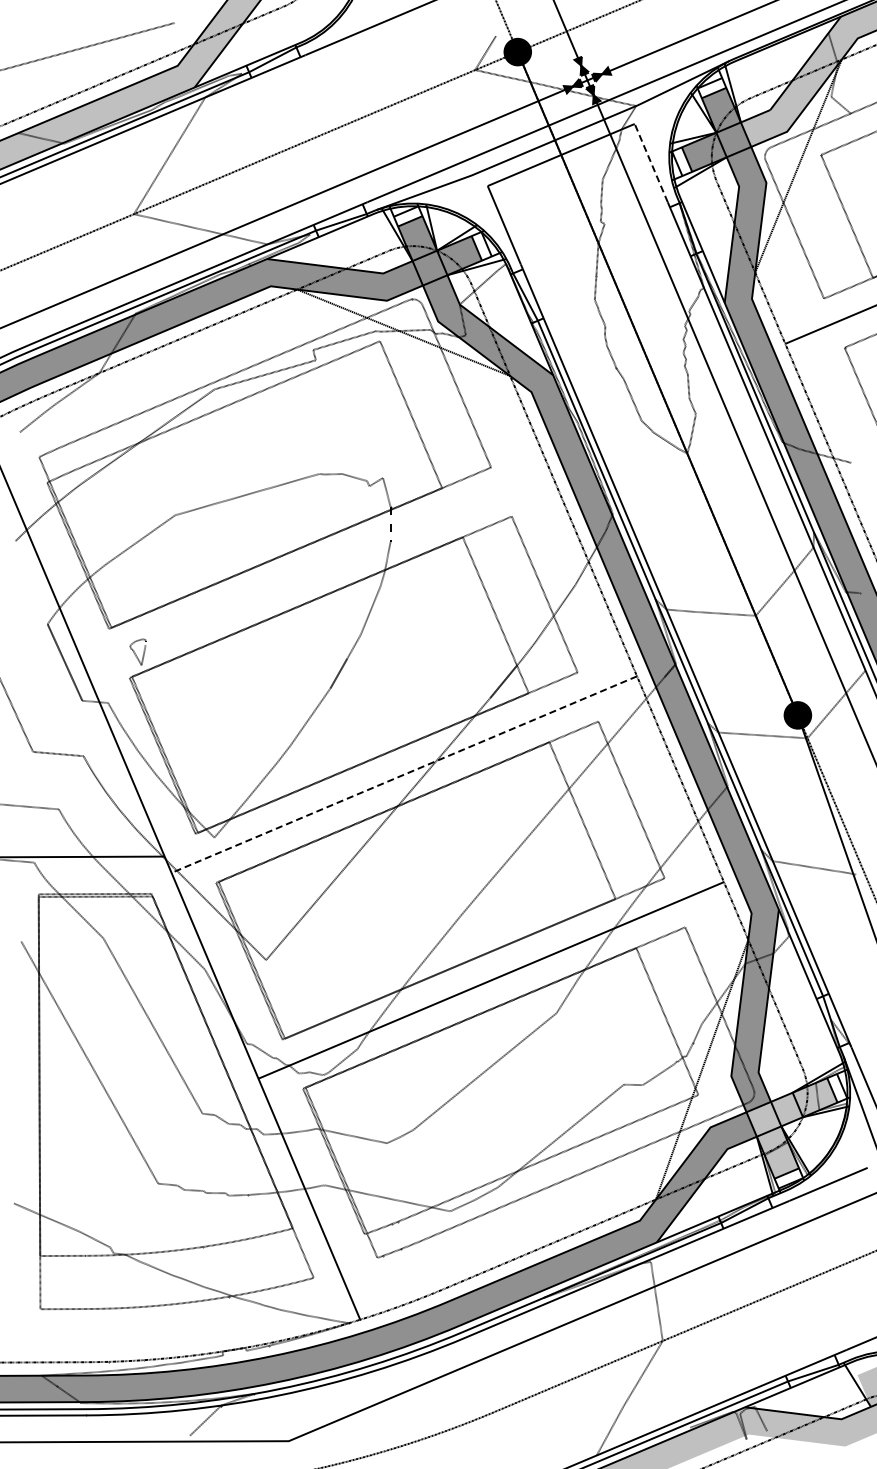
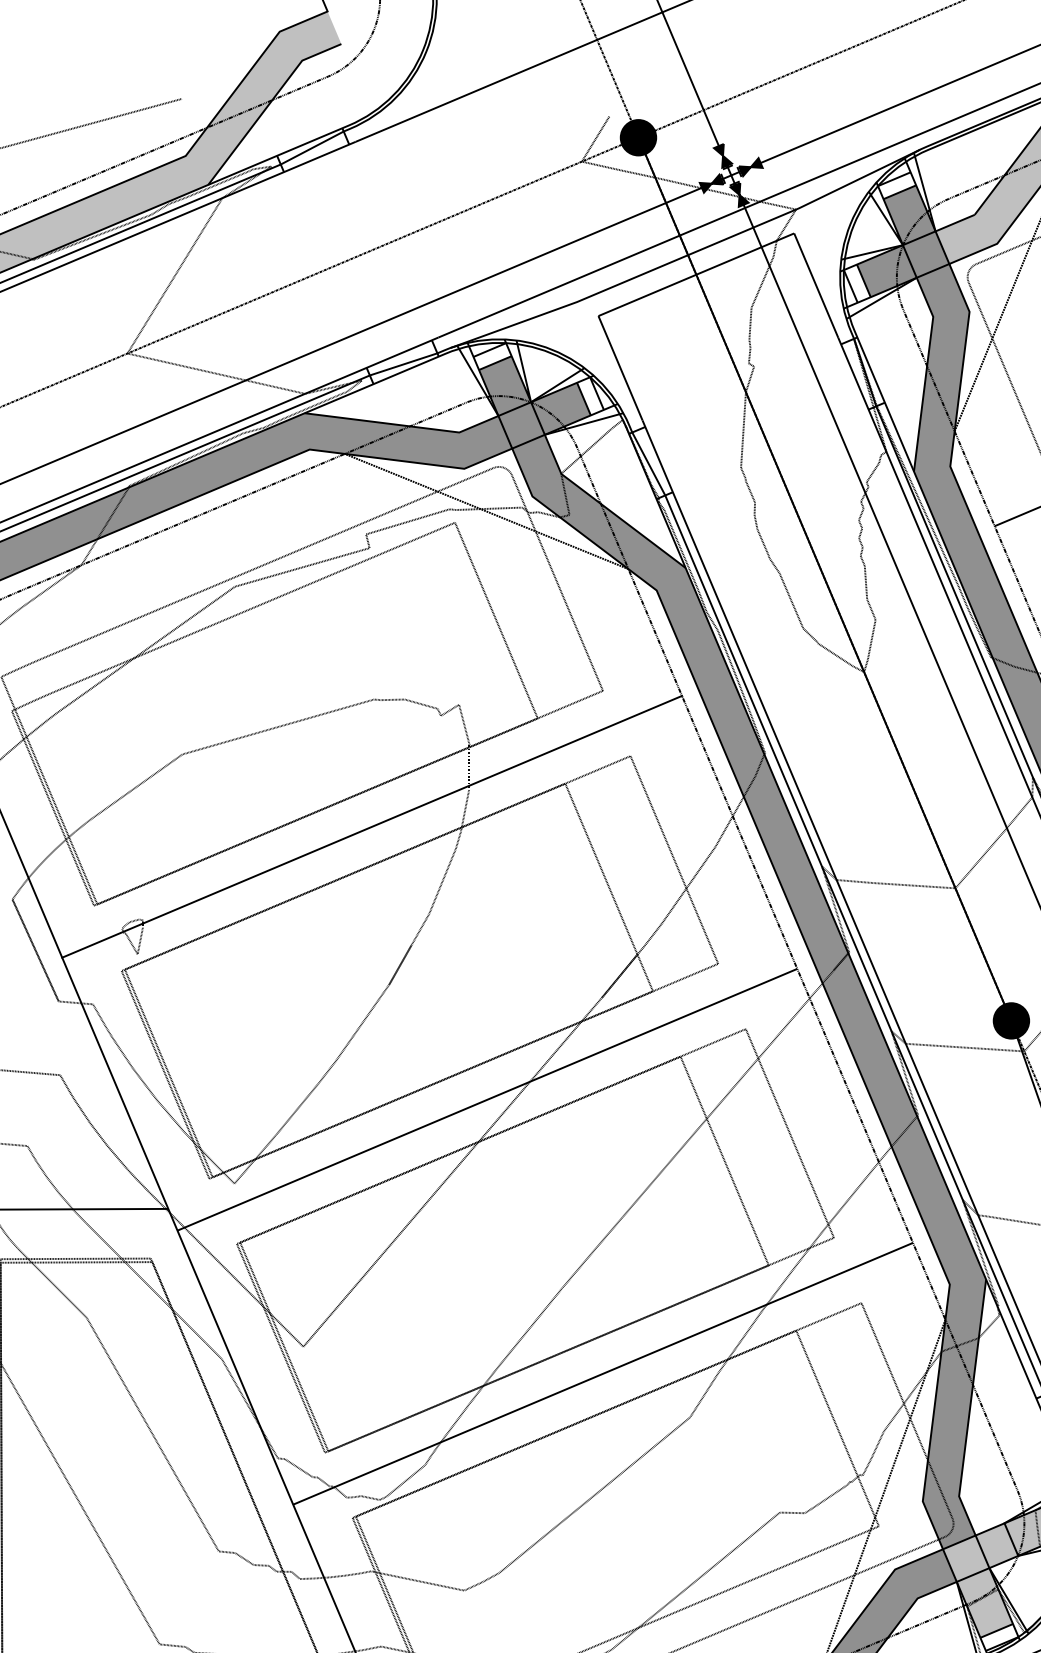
line: (651, 163) -> (816, 286), dashed -> solid
line: (317, 569) -> (371, 826), added
line: (404, 774) -> (487, 1099), dashed -> solid

